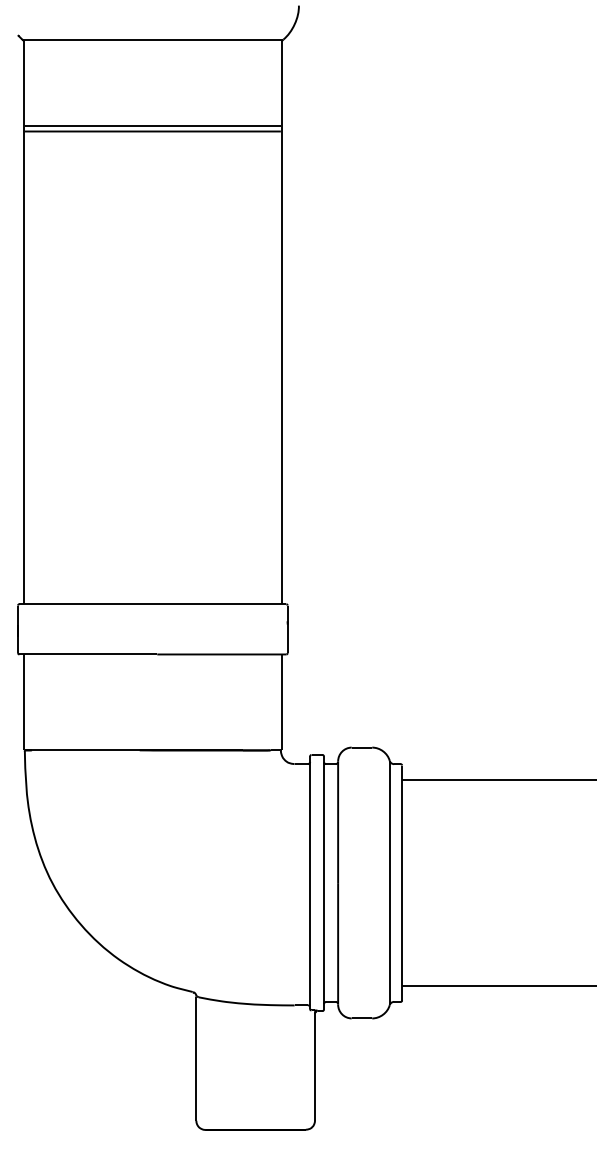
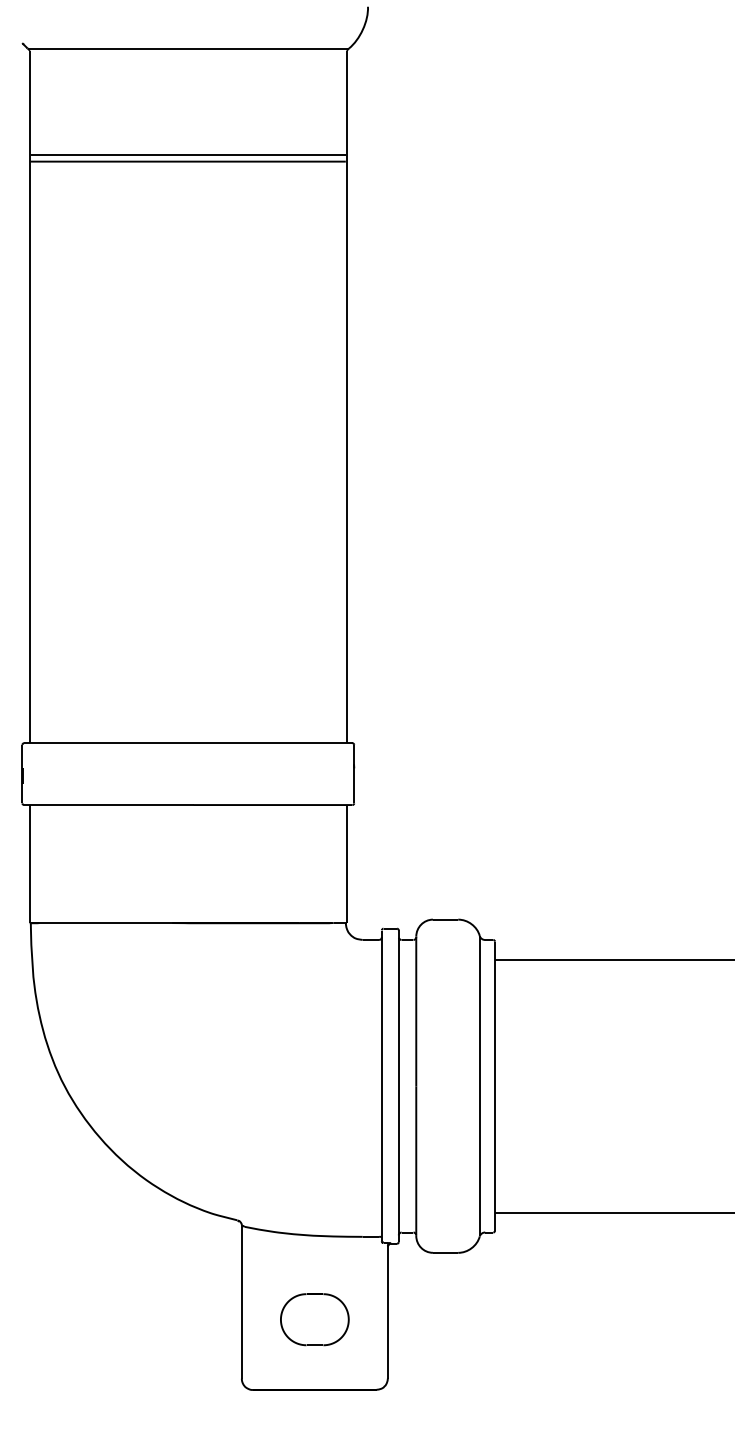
part: (255, 1072) -> (314, 1319), added

